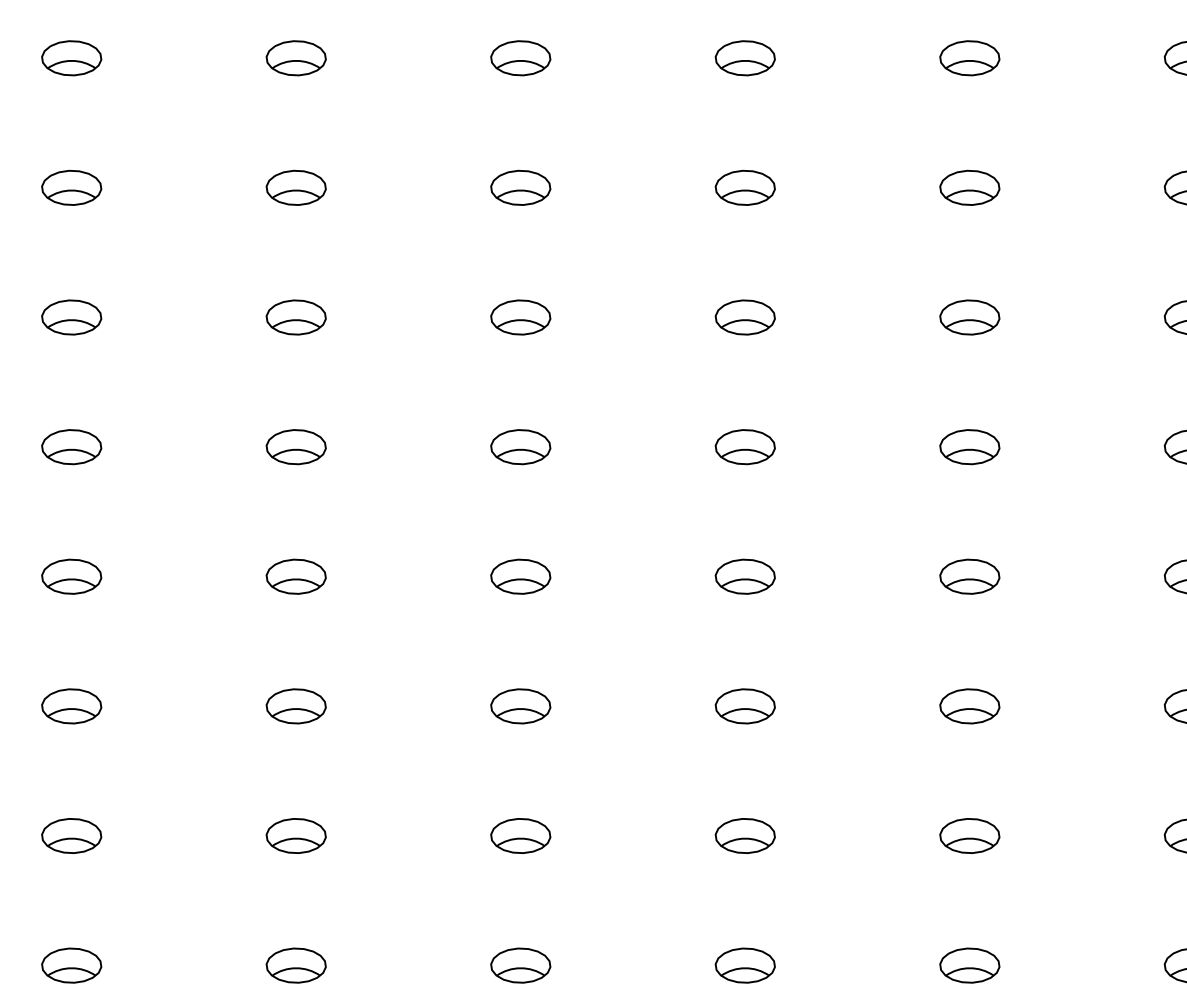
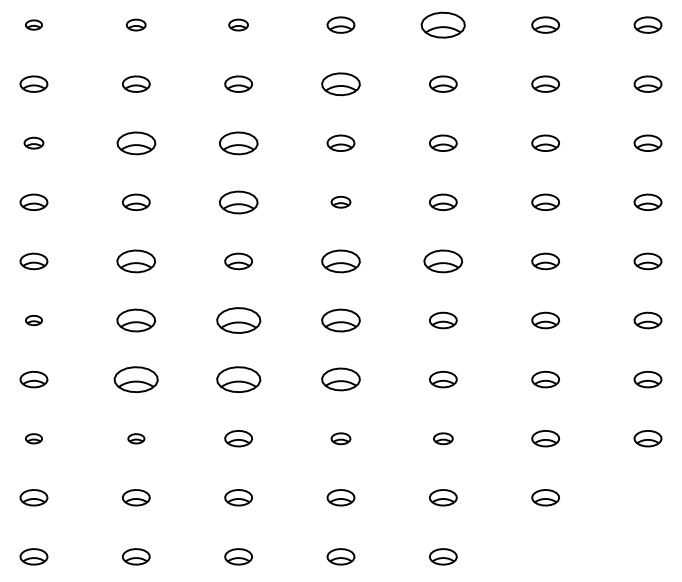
part: (70, 56) -> (33, 24), size x0.6
part: (294, 56) -> (135, 24), size x0.7
part: (520, 56) -> (238, 24), size x0.7
part: (970, 56) -> (443, 24), size x1.6
part: (744, 186) -> (340, 83), size x1.4
part: (70, 315) -> (33, 142), size x0.7
part: (294, 315) -> (135, 142), size x1.4
part: (520, 315) -> (238, 142), size x1.4
part: (520, 445) -> (238, 201), size x1.4
part: (744, 445) -> (340, 201), size x0.7
part: (296, 576) -> (136, 261), size x1.4
part: (744, 576) -> (340, 261), size x1.4
part: (970, 576) -> (443, 261), size x1.4
part: (70, 706) -> (33, 320), size x0.6
part: (296, 706) -> (136, 320), size x1.4
part: (520, 706) -> (238, 320), size x1.6
part: (744, 706) -> (340, 320), size x1.4
part: (296, 835) -> (136, 379), size x1.6
part: (520, 835) -> (238, 379), size x1.6
part: (744, 835) -> (340, 379), size x1.4
part: (70, 965) -> (33, 438), size x0.6
part: (296, 965) -> (136, 438), size x0.6
part: (744, 965) -> (340, 438), size x0.7
part: (970, 965) -> (443, 438), size x0.7

